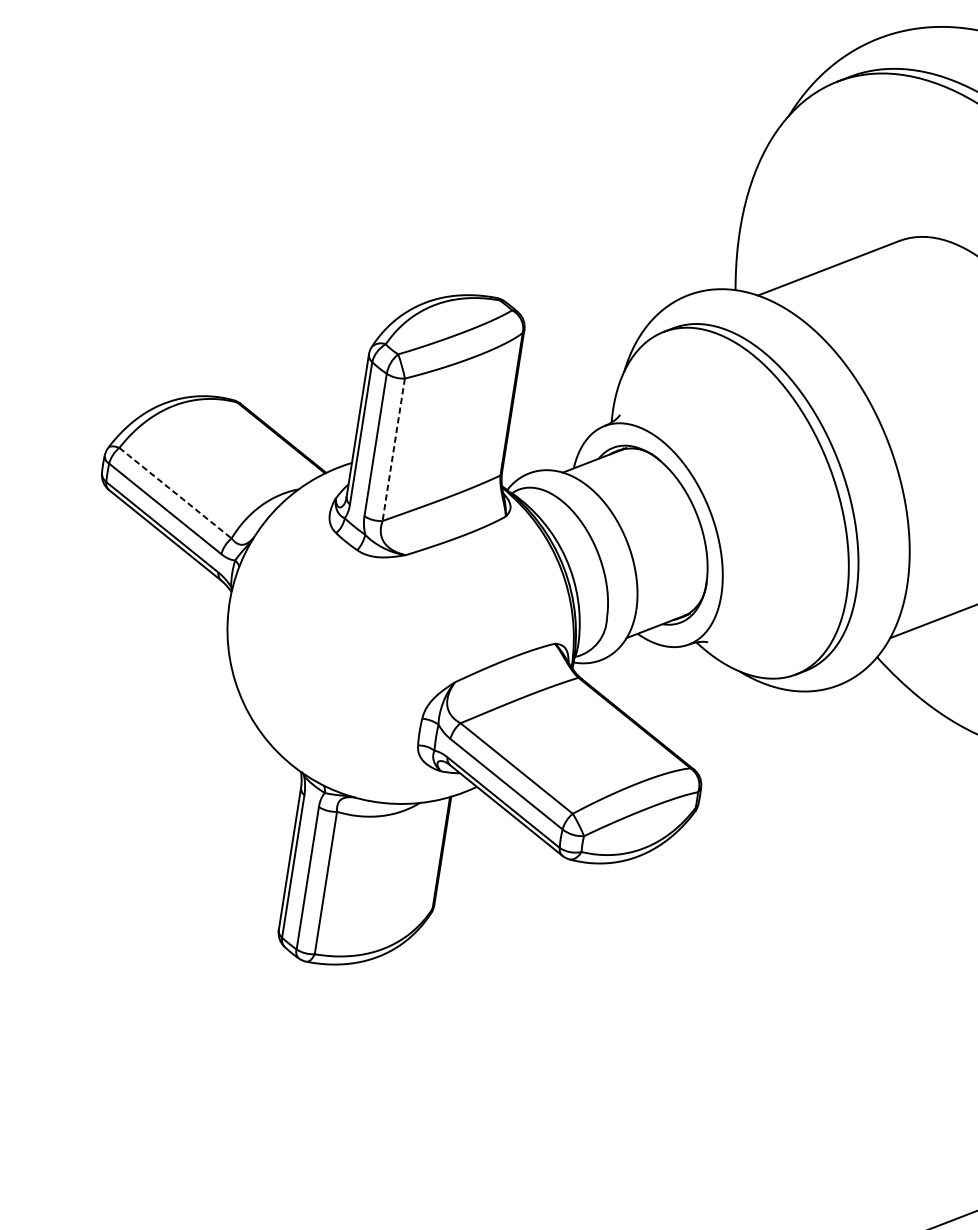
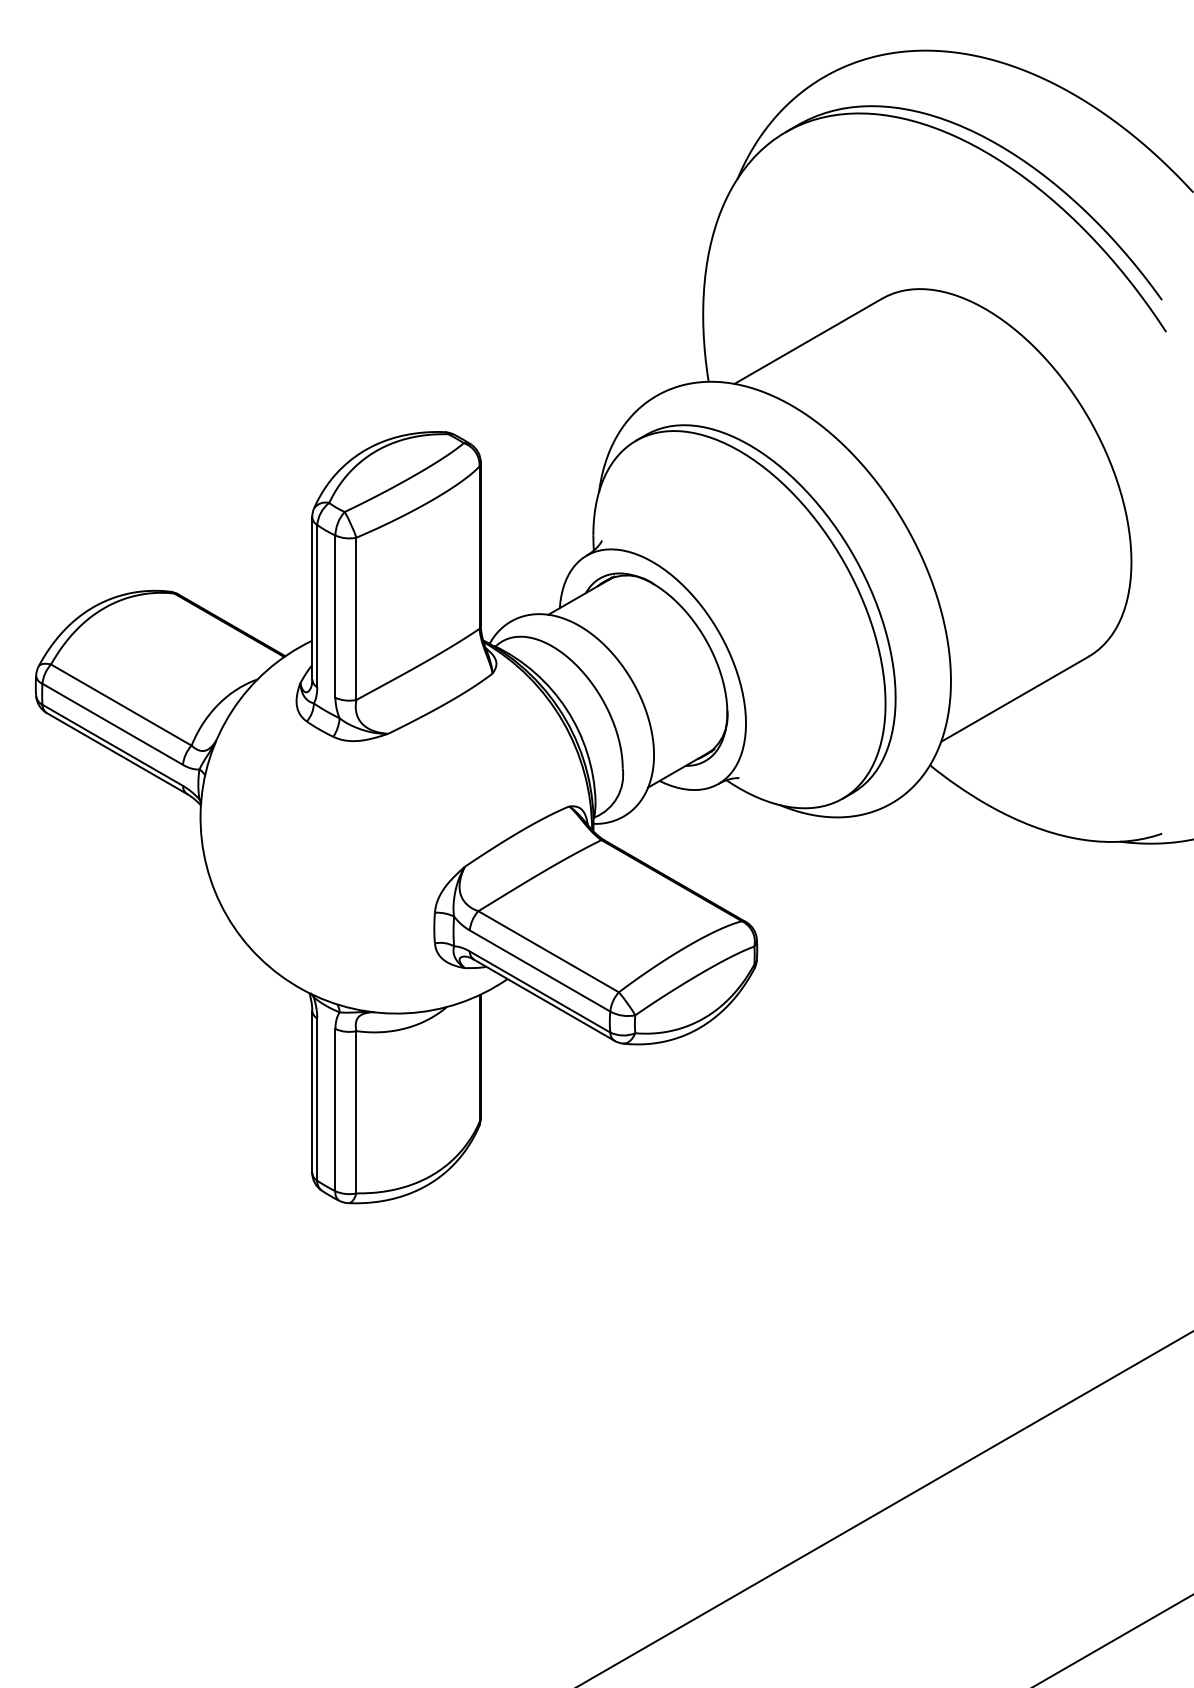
line: (393, 450) -> (356, 619), dashed -> solid
line: (175, 493) -> (121, 705), dashed -> solid

